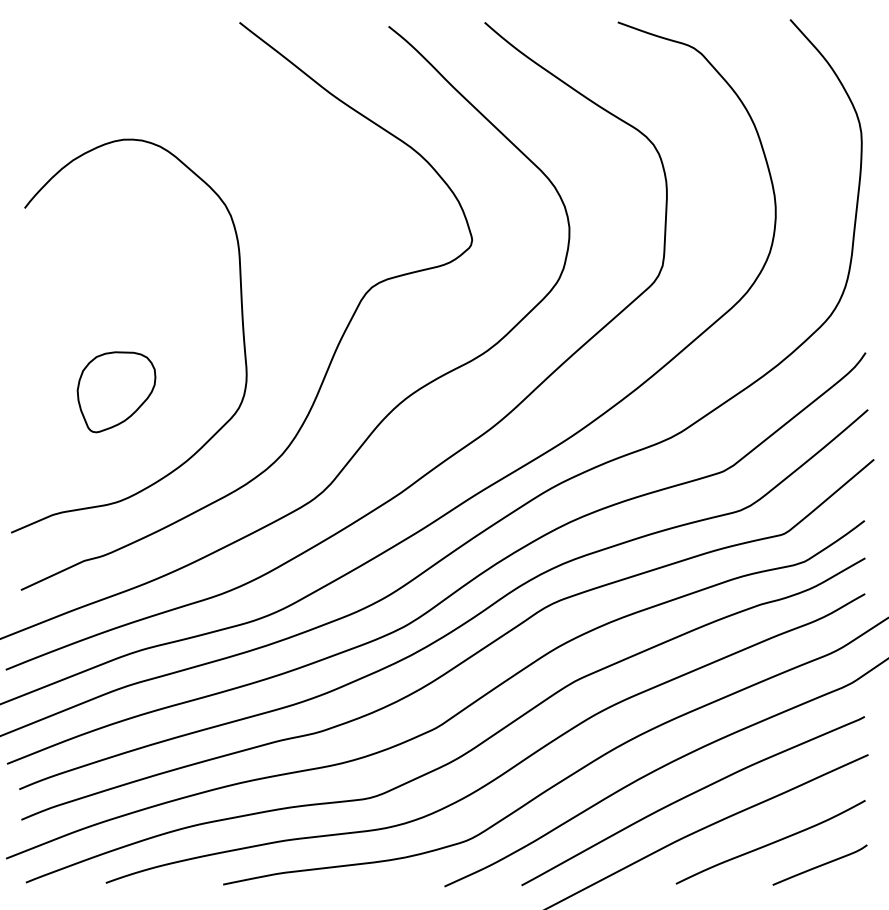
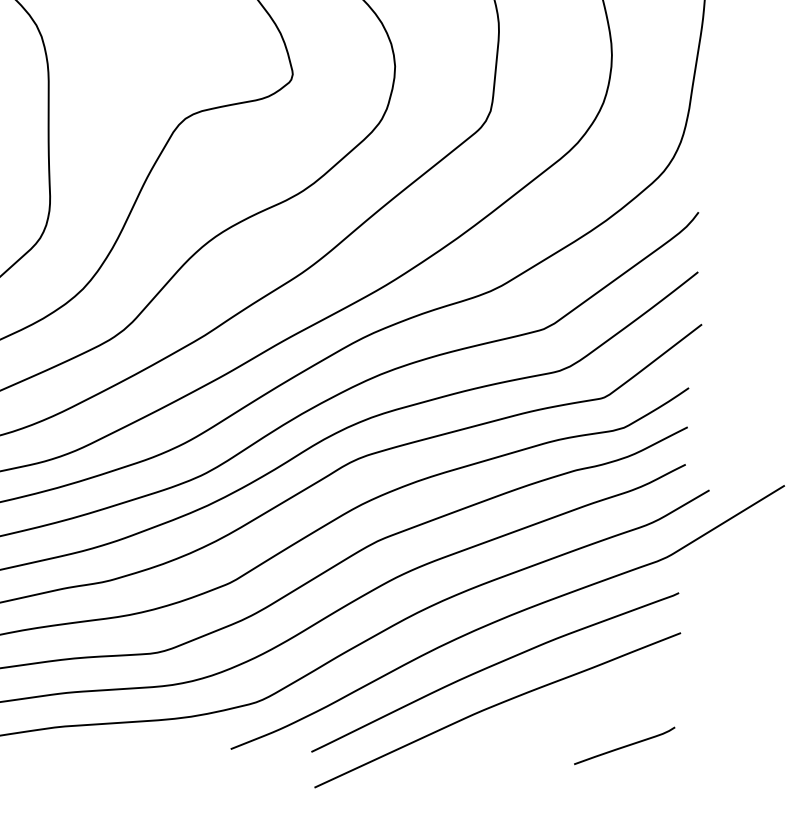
curve: (771, 842) -> (575, 719), removed

